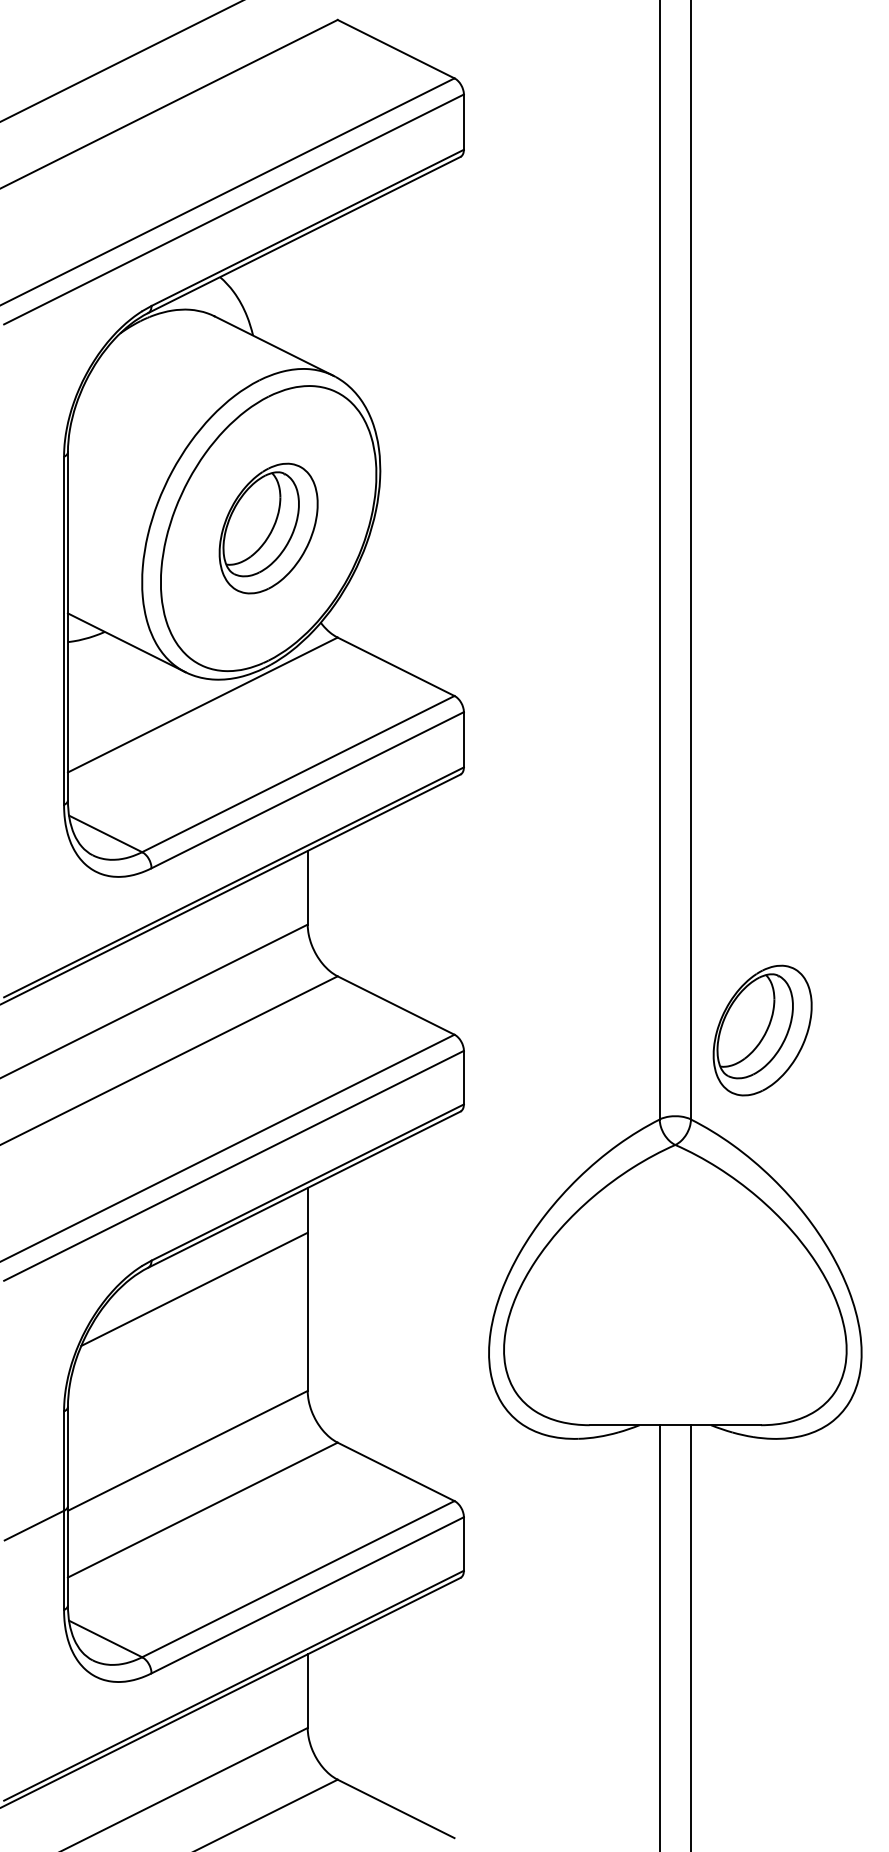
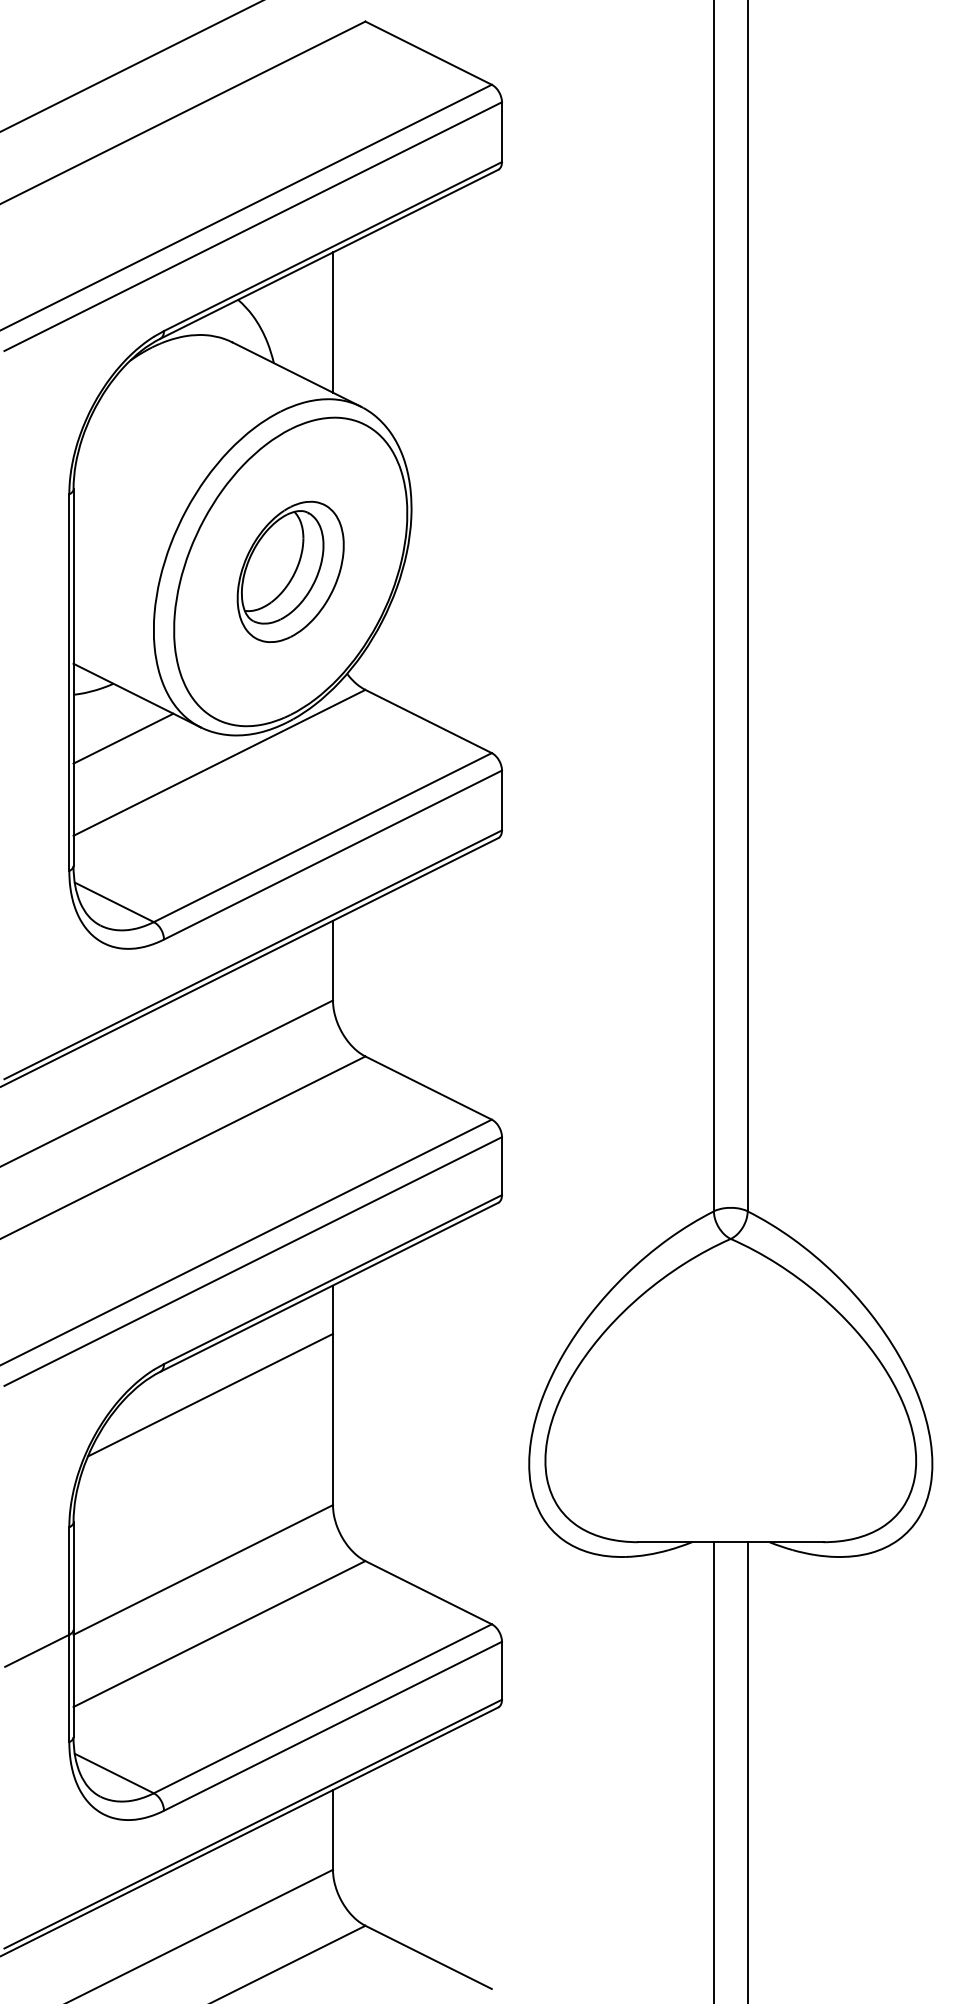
line: (307, 297) -> (332, 321), added
line: (113, 682) -> (122, 738), added
part: (762, 1030) -> (825, 1115), removed

